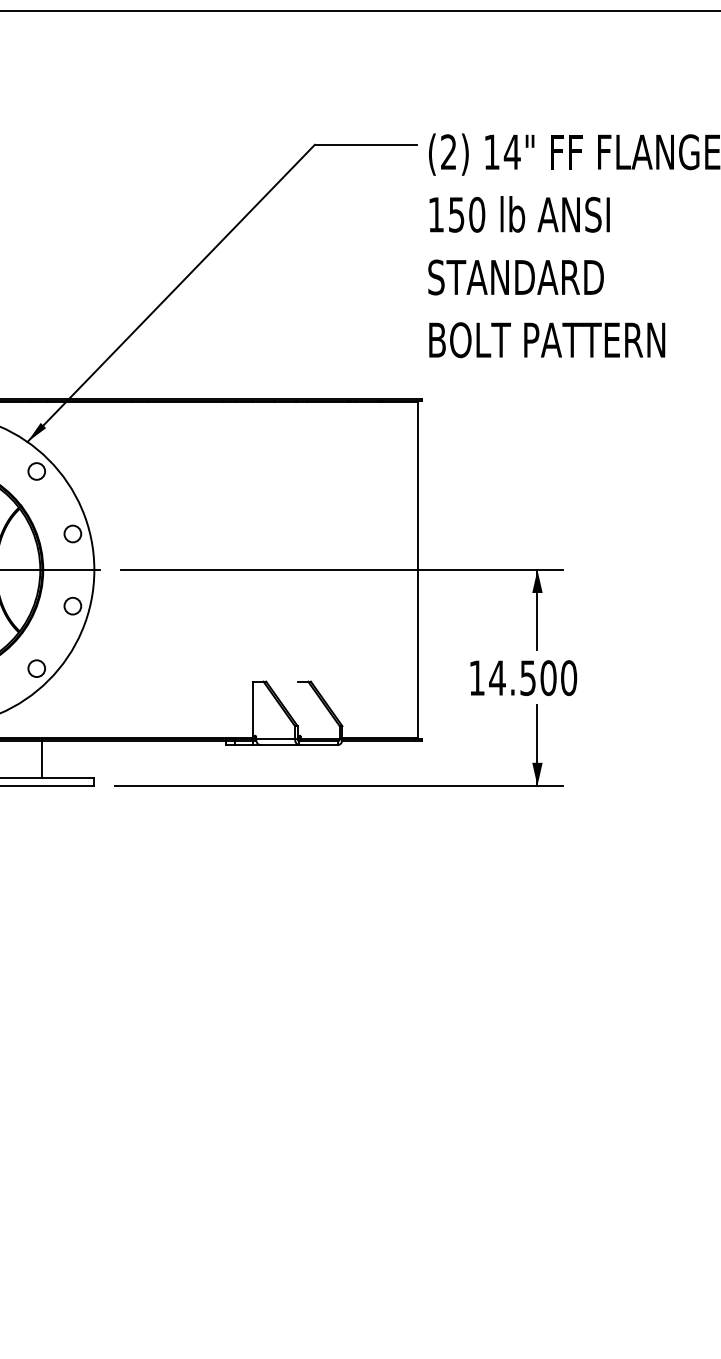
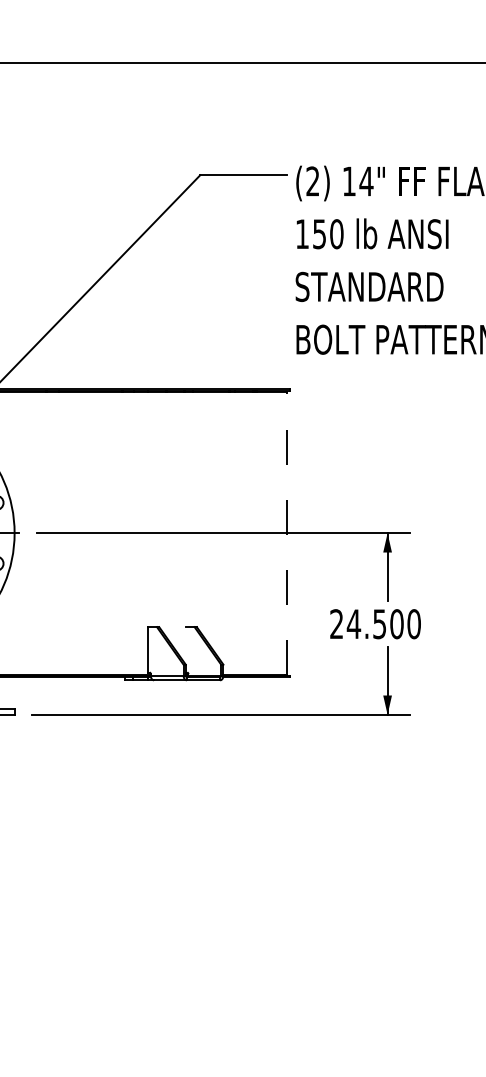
line: (417, 569) -> (286, 532), solid -> dashed
text: (476, 677) -> (336, 623), 14.500 -> 24.500

